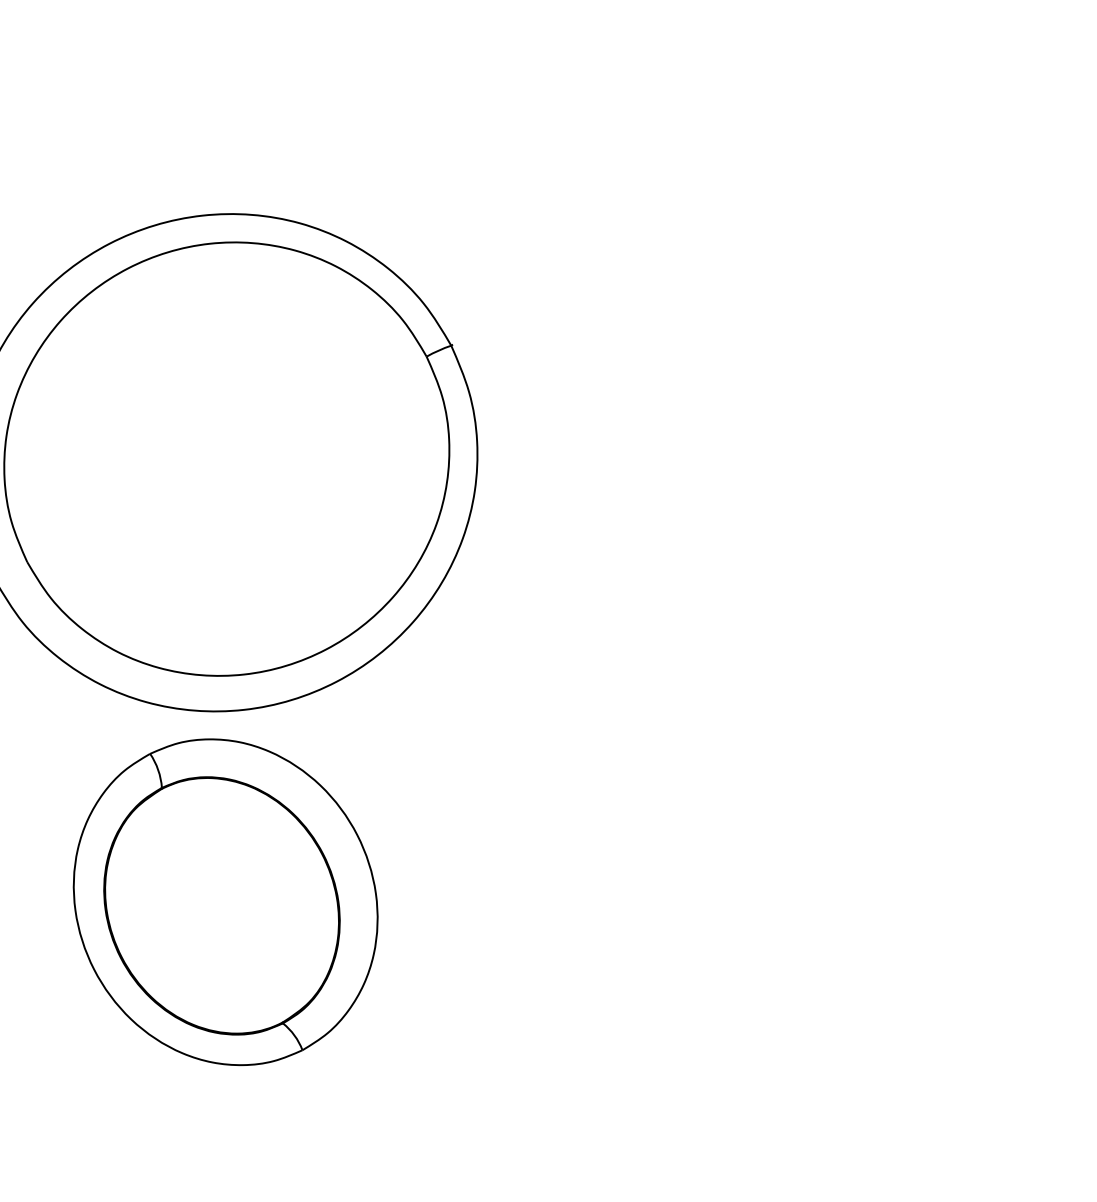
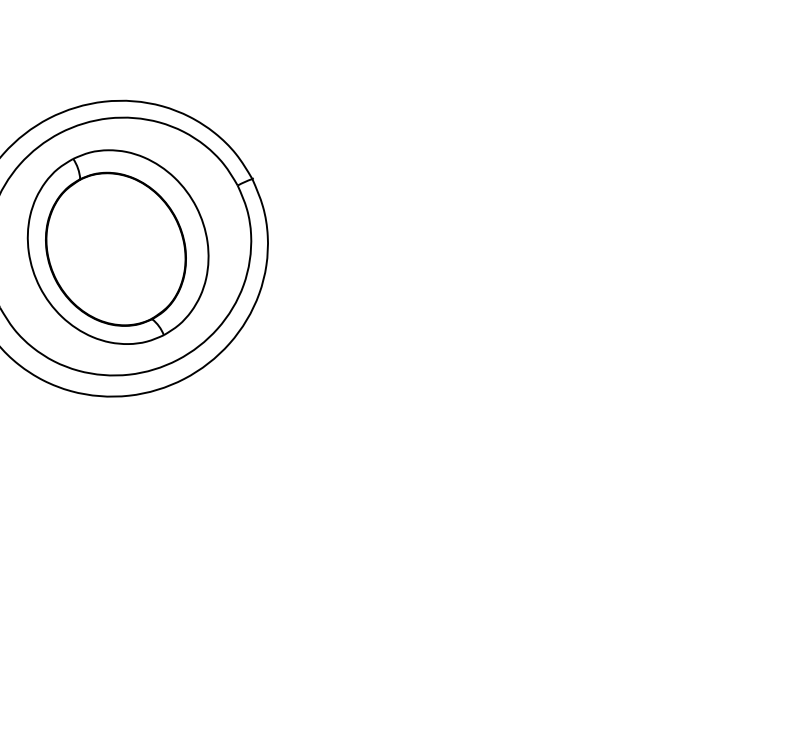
part: (224, 901) -> (117, 246), moved

